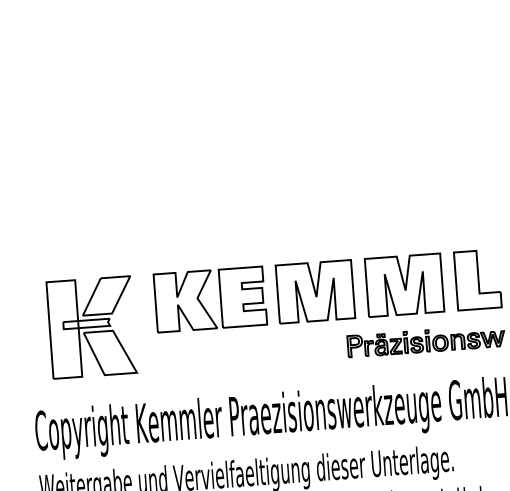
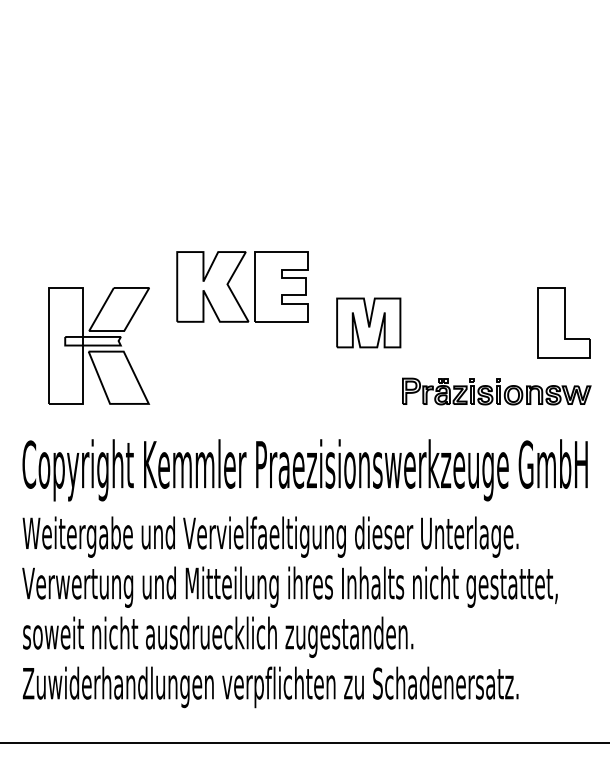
part: (404, 284) -> (475, 322), removed
part: (315, 291) -> (368, 322), size x0.7
part: (202, 304) -> (233, 292), moved

